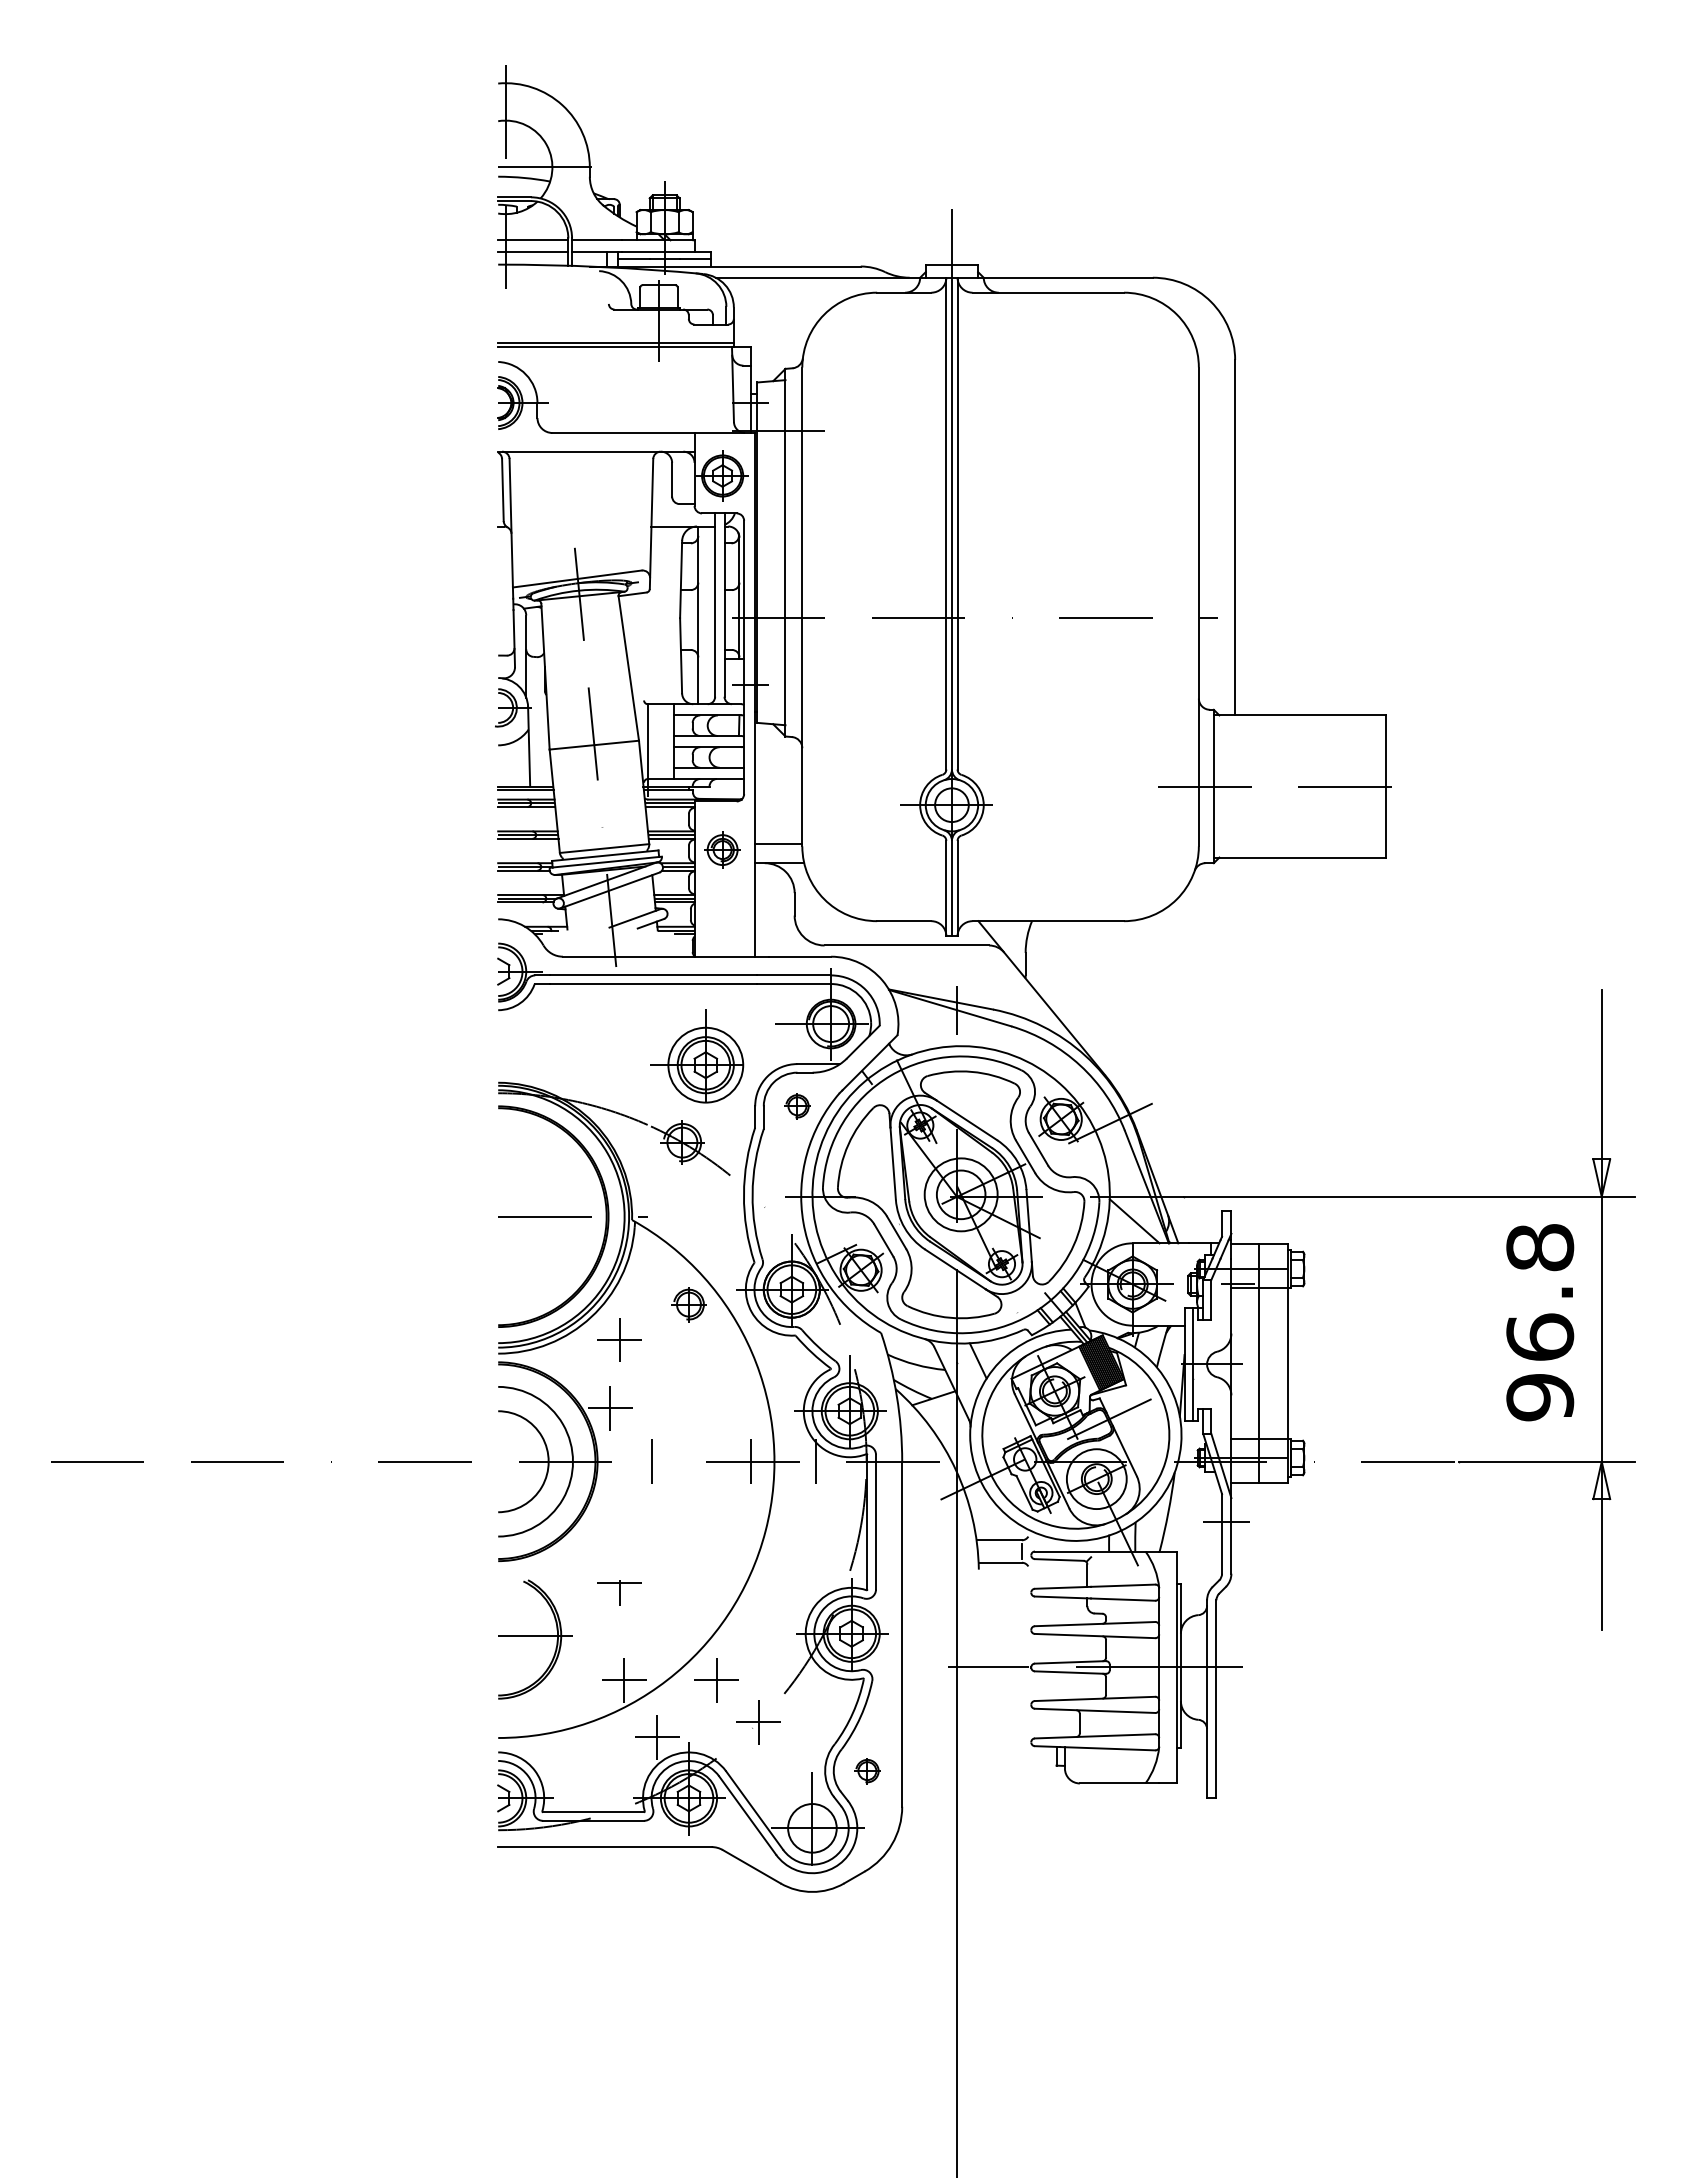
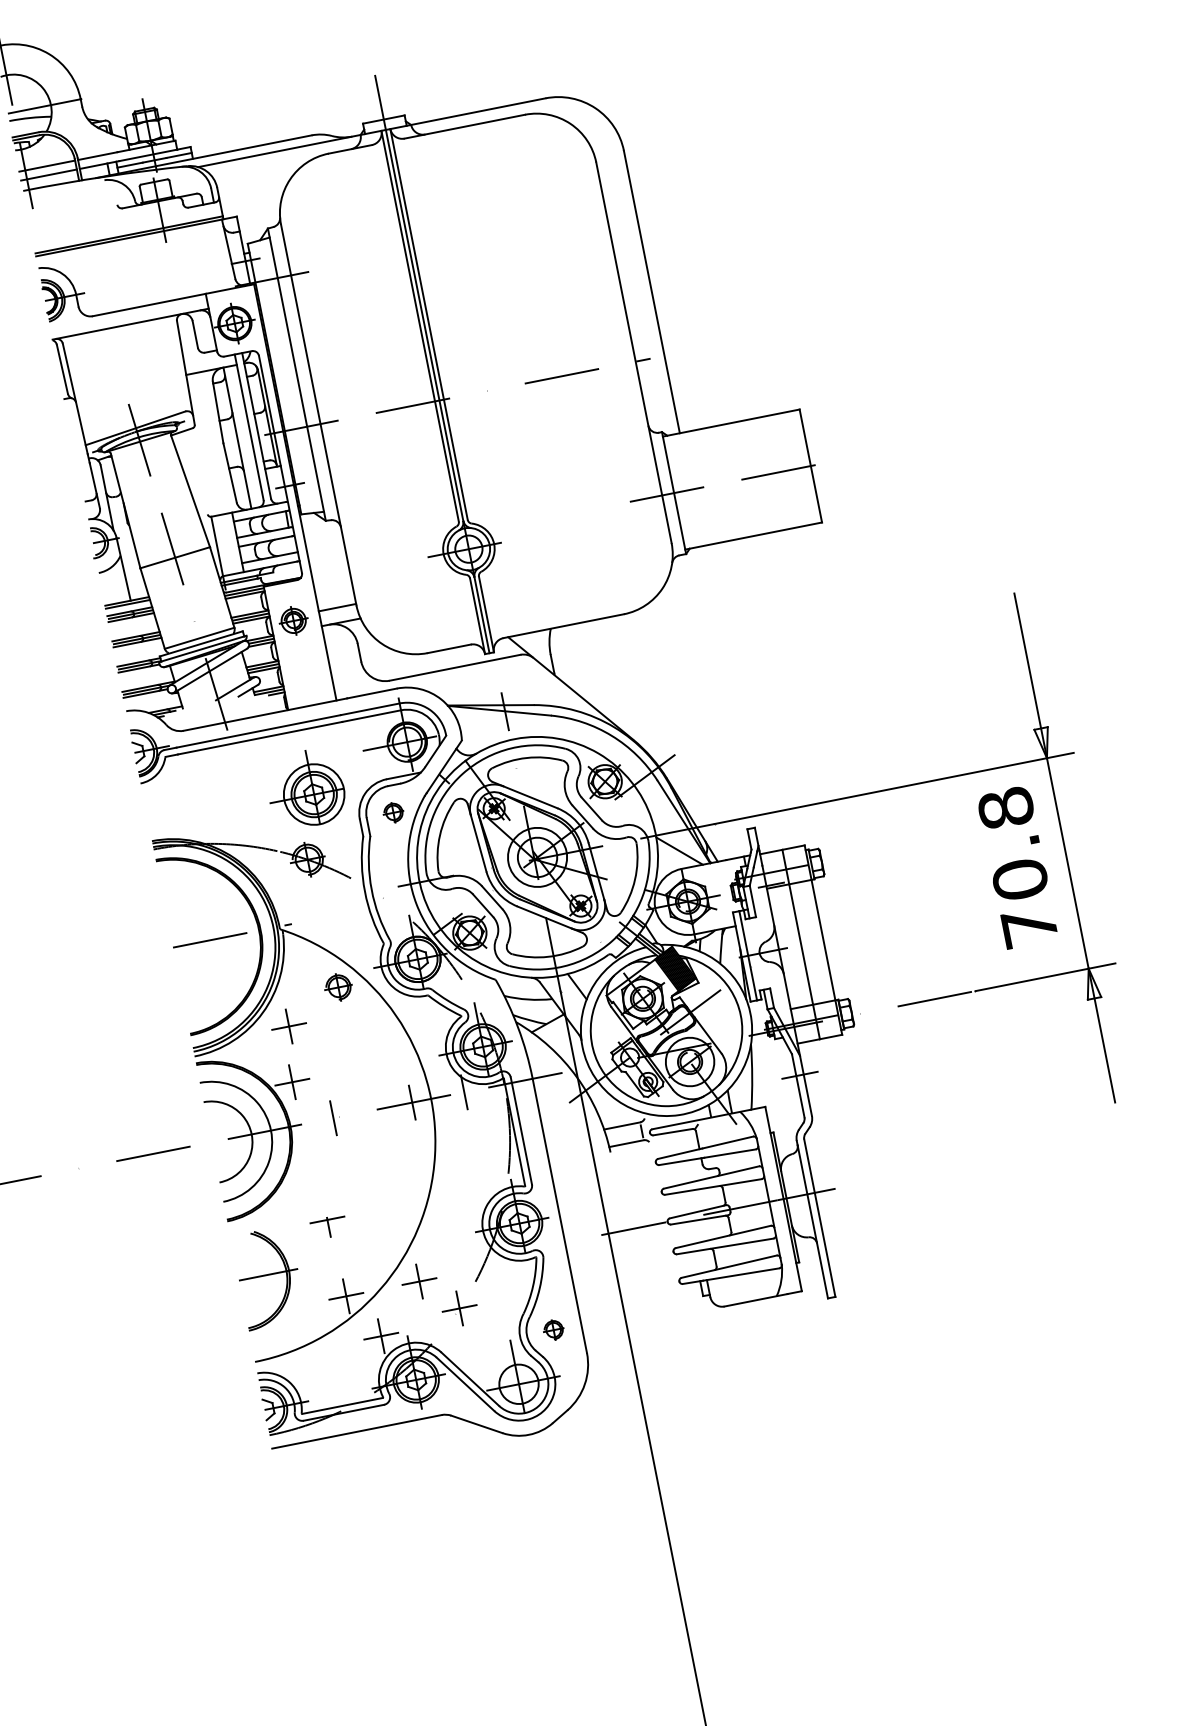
text: (1540, 1367) -> (1025, 903), 96.8 -> 70.8

